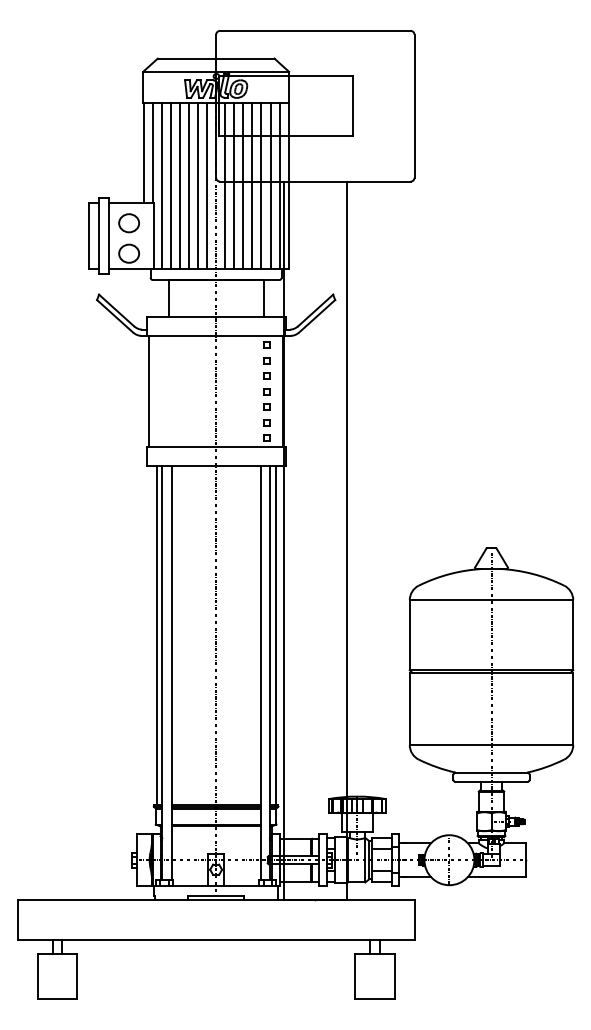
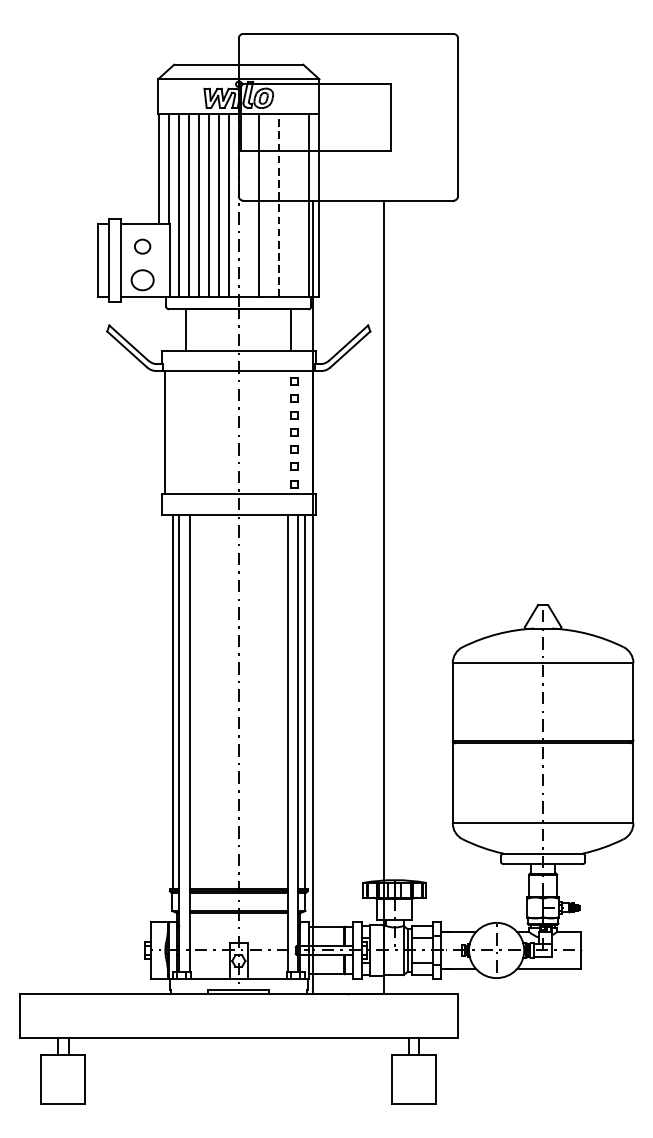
line: (225, 185) -> (249, 204), removed
line: (243, 185) -> (269, 204), removed
line: (252, 185) -> (278, 204), solid -> dashed
line: (261, 185) -> (288, 204), removed
line: (270, 185) -> (298, 204), removed
part: (128, 223) -> (141, 246), size x0.7

